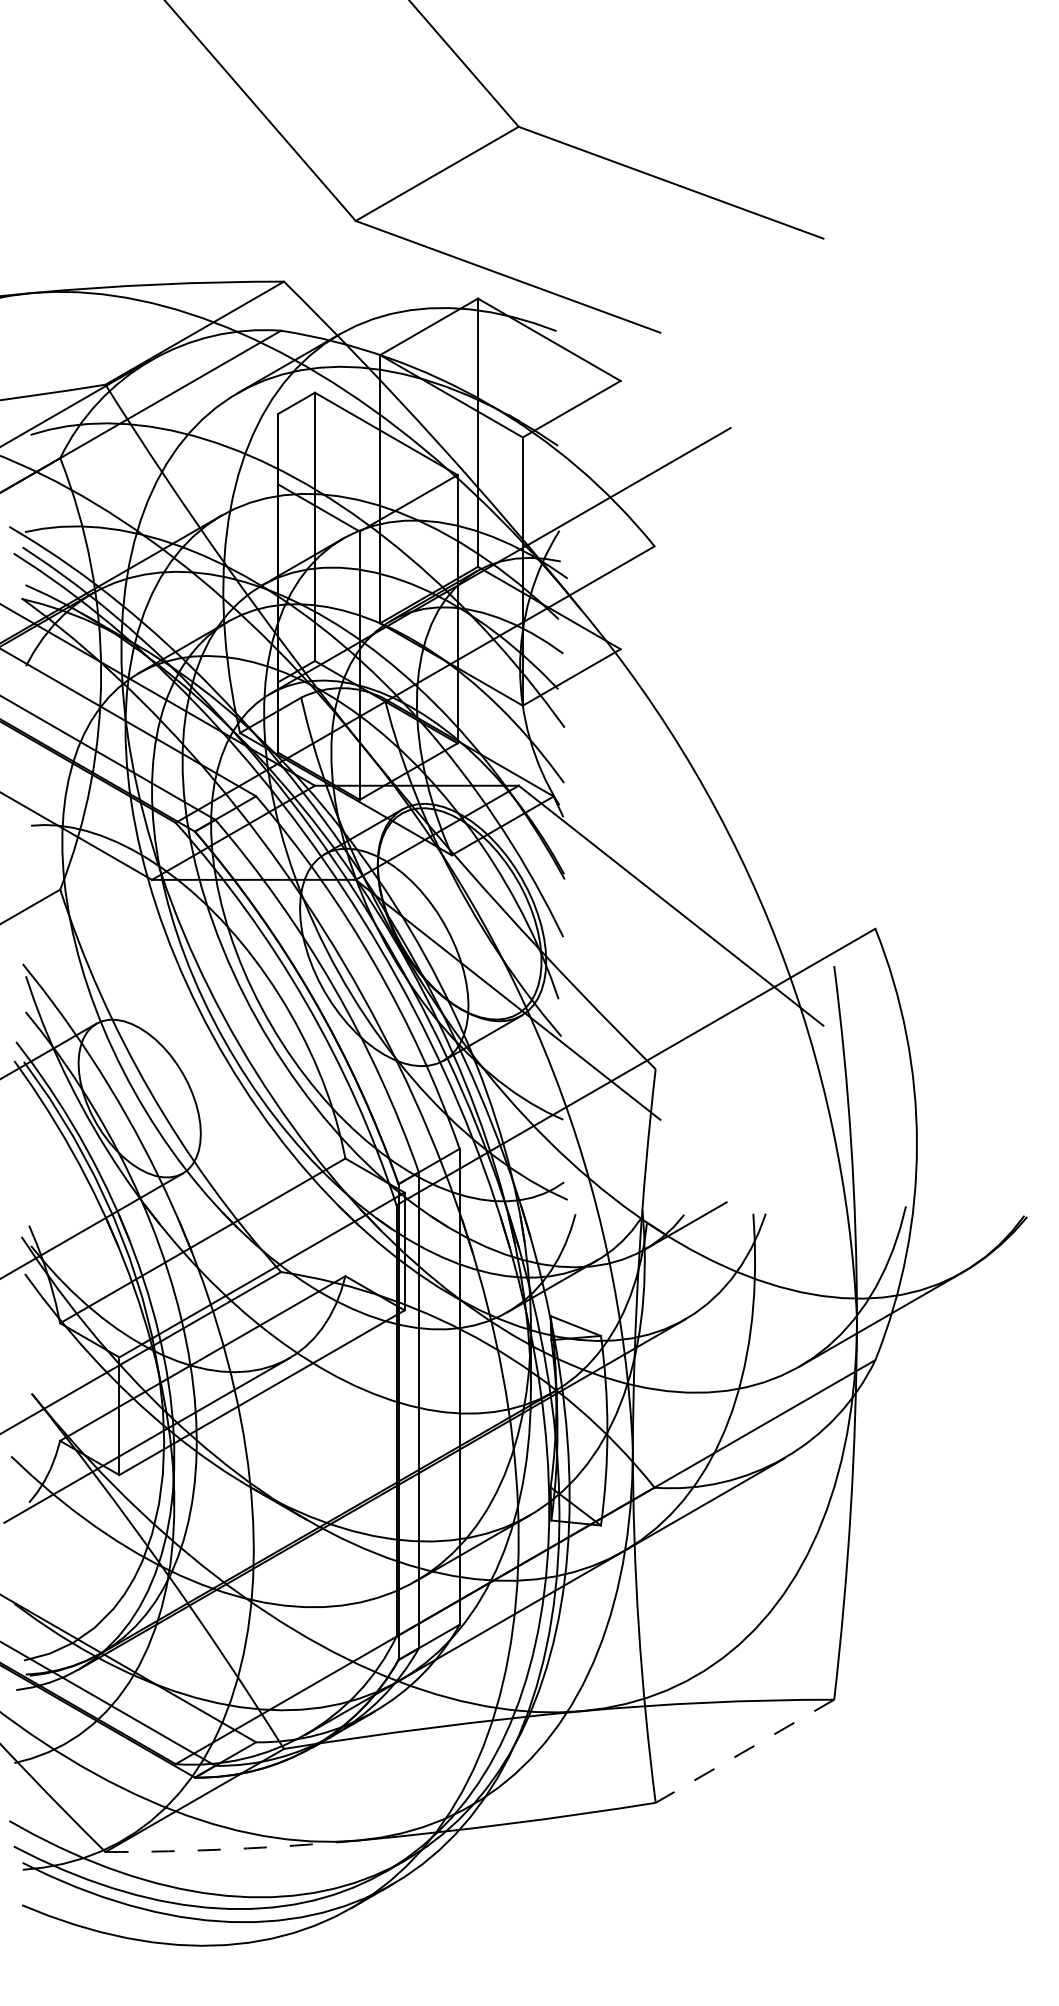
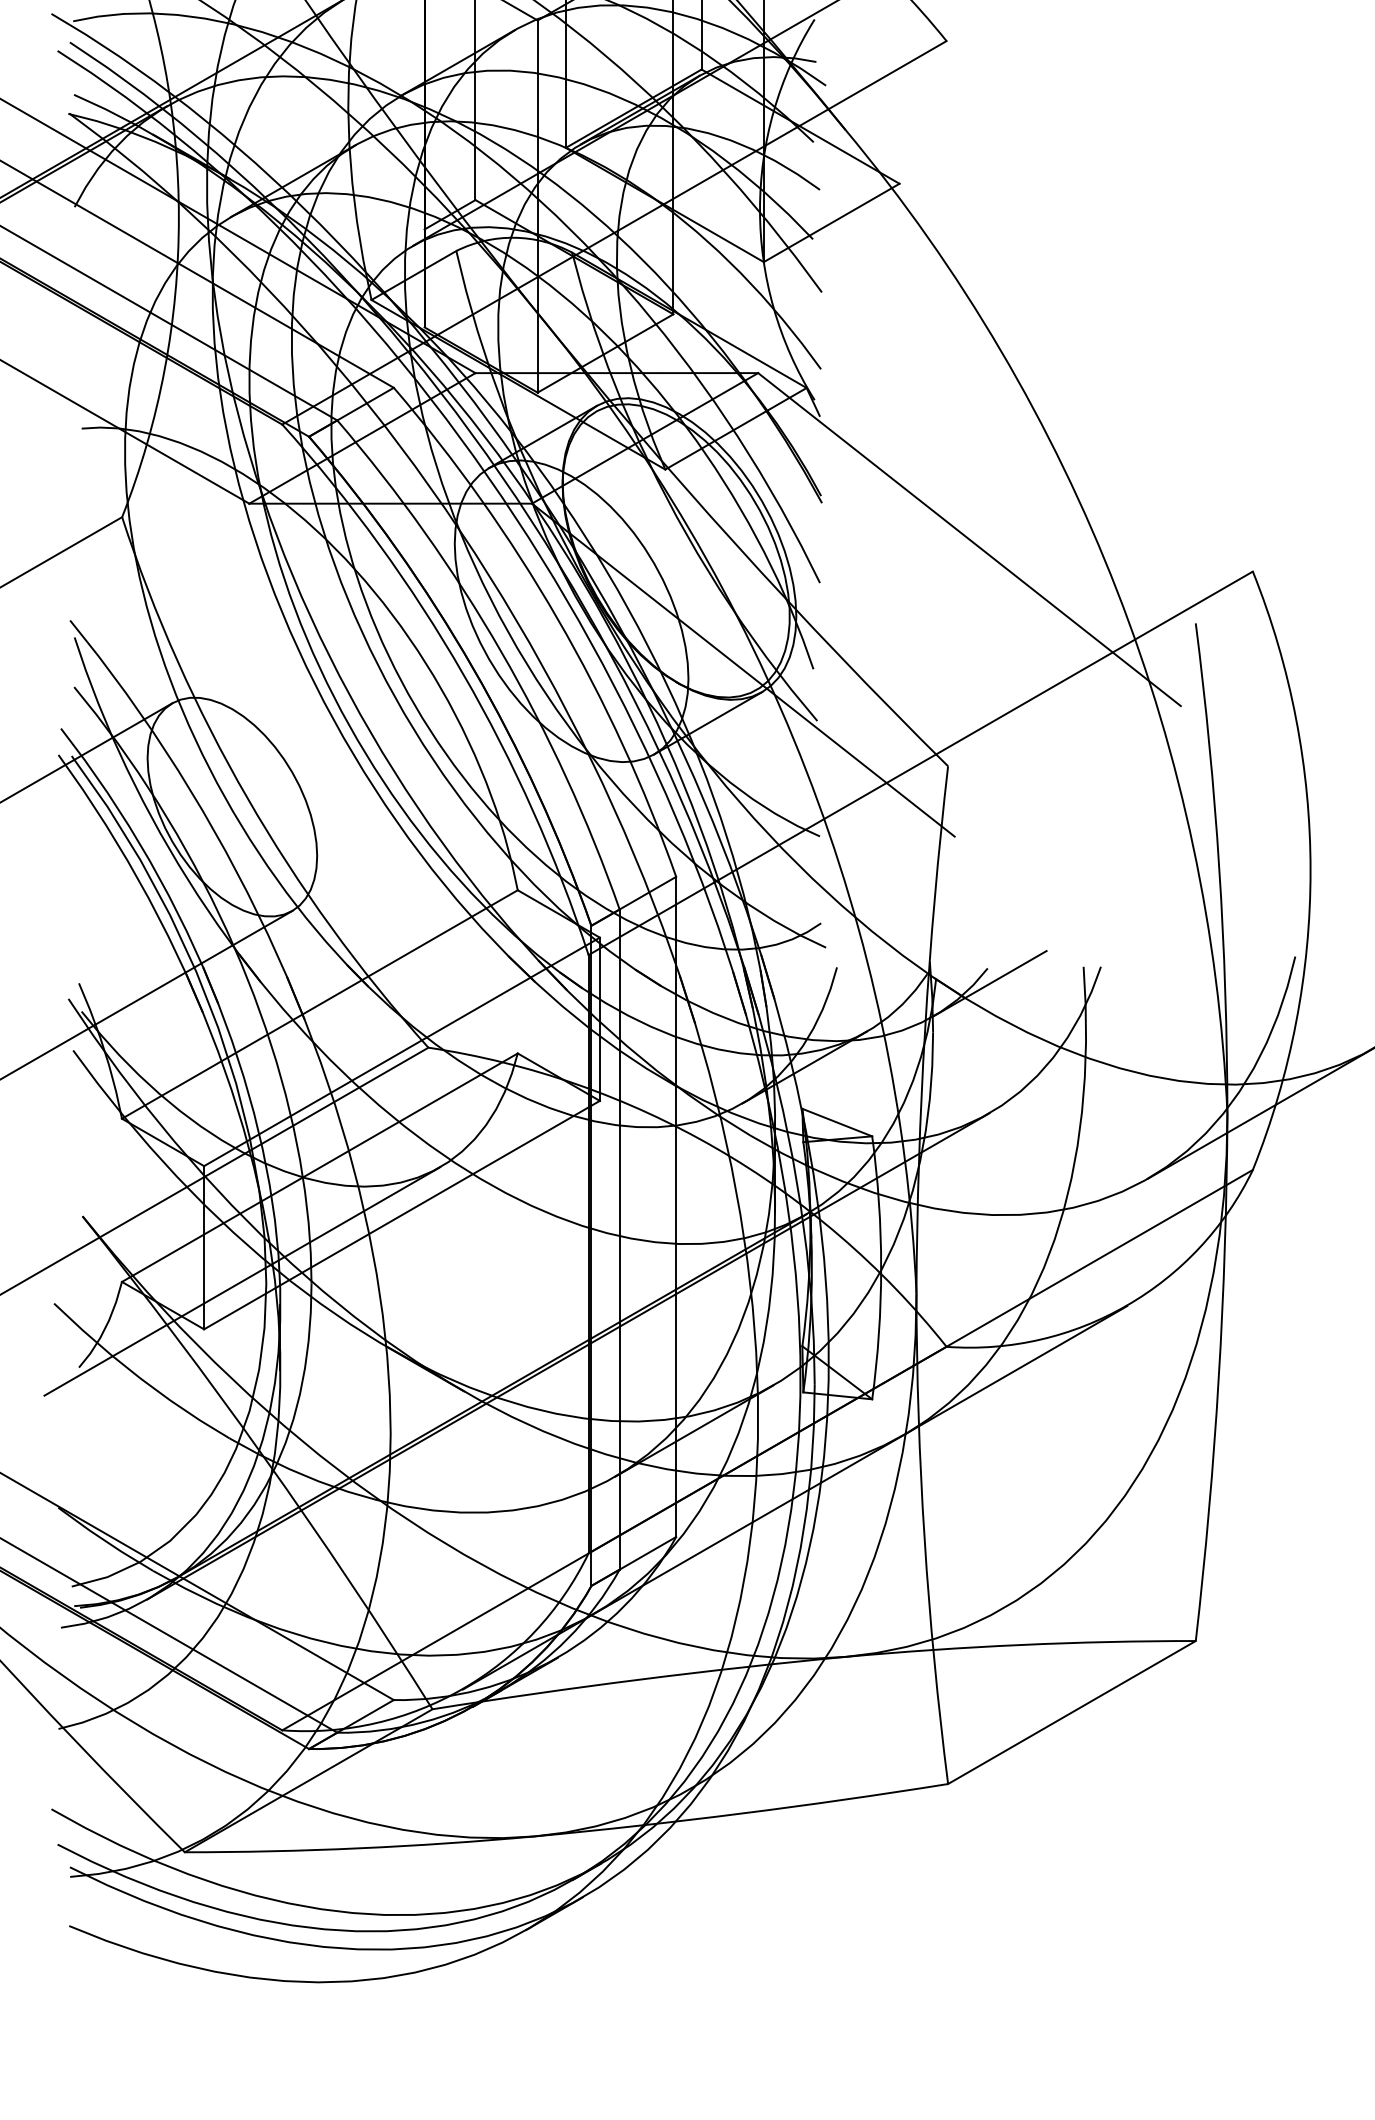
line: (744, 1751) -> (1071, 1712), dashed -> solid
arc: (231, 1849) -> (359, 1848), dashed -> solid

